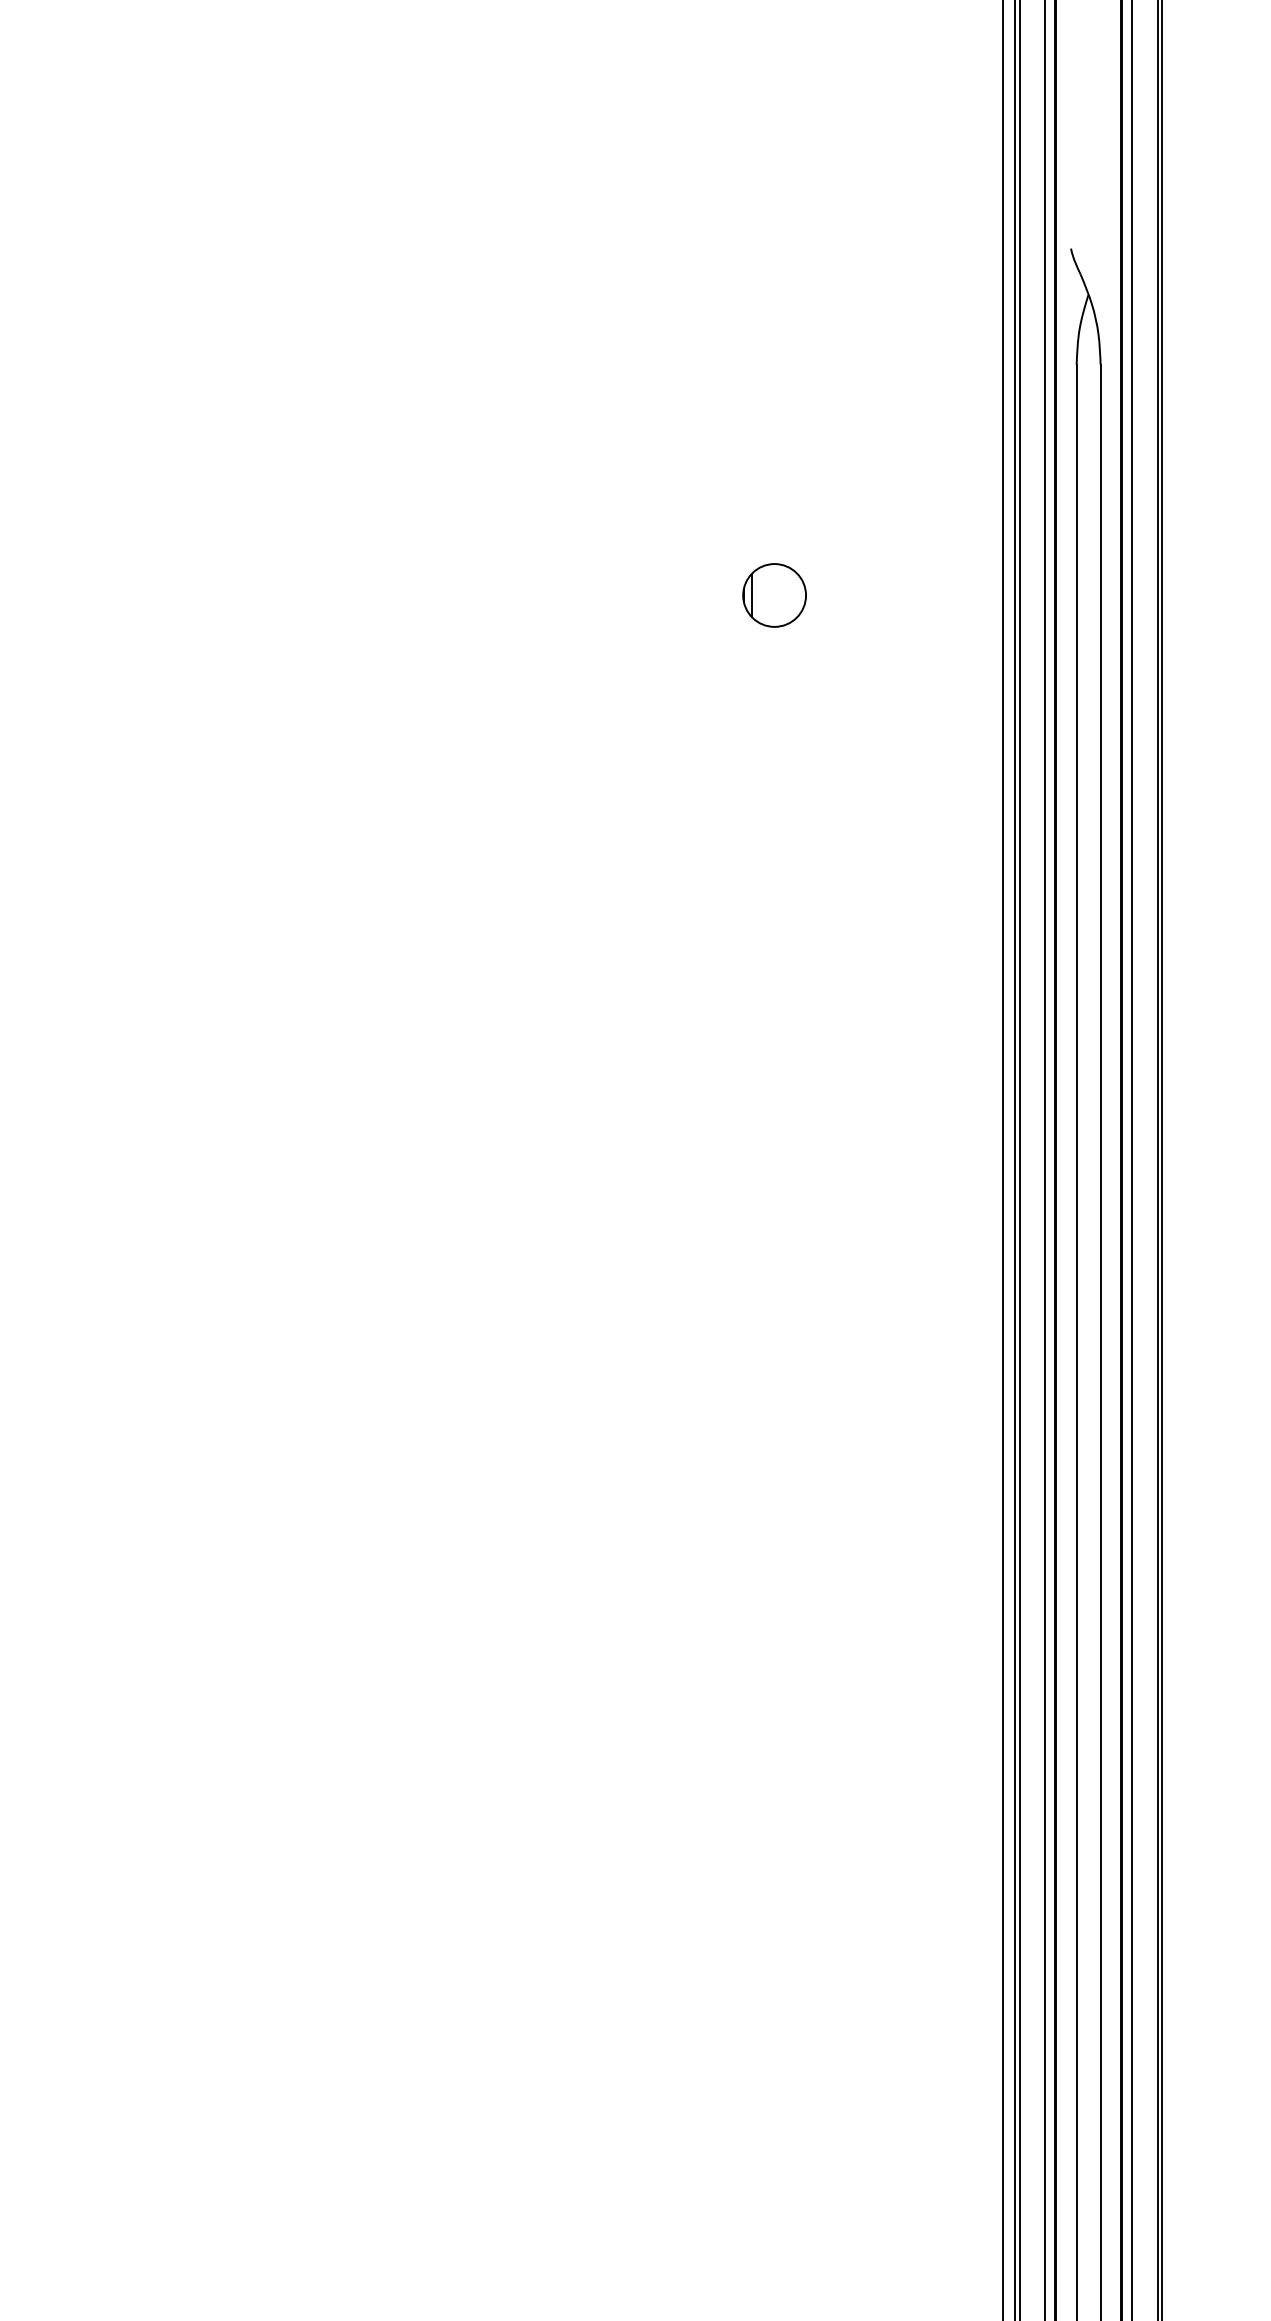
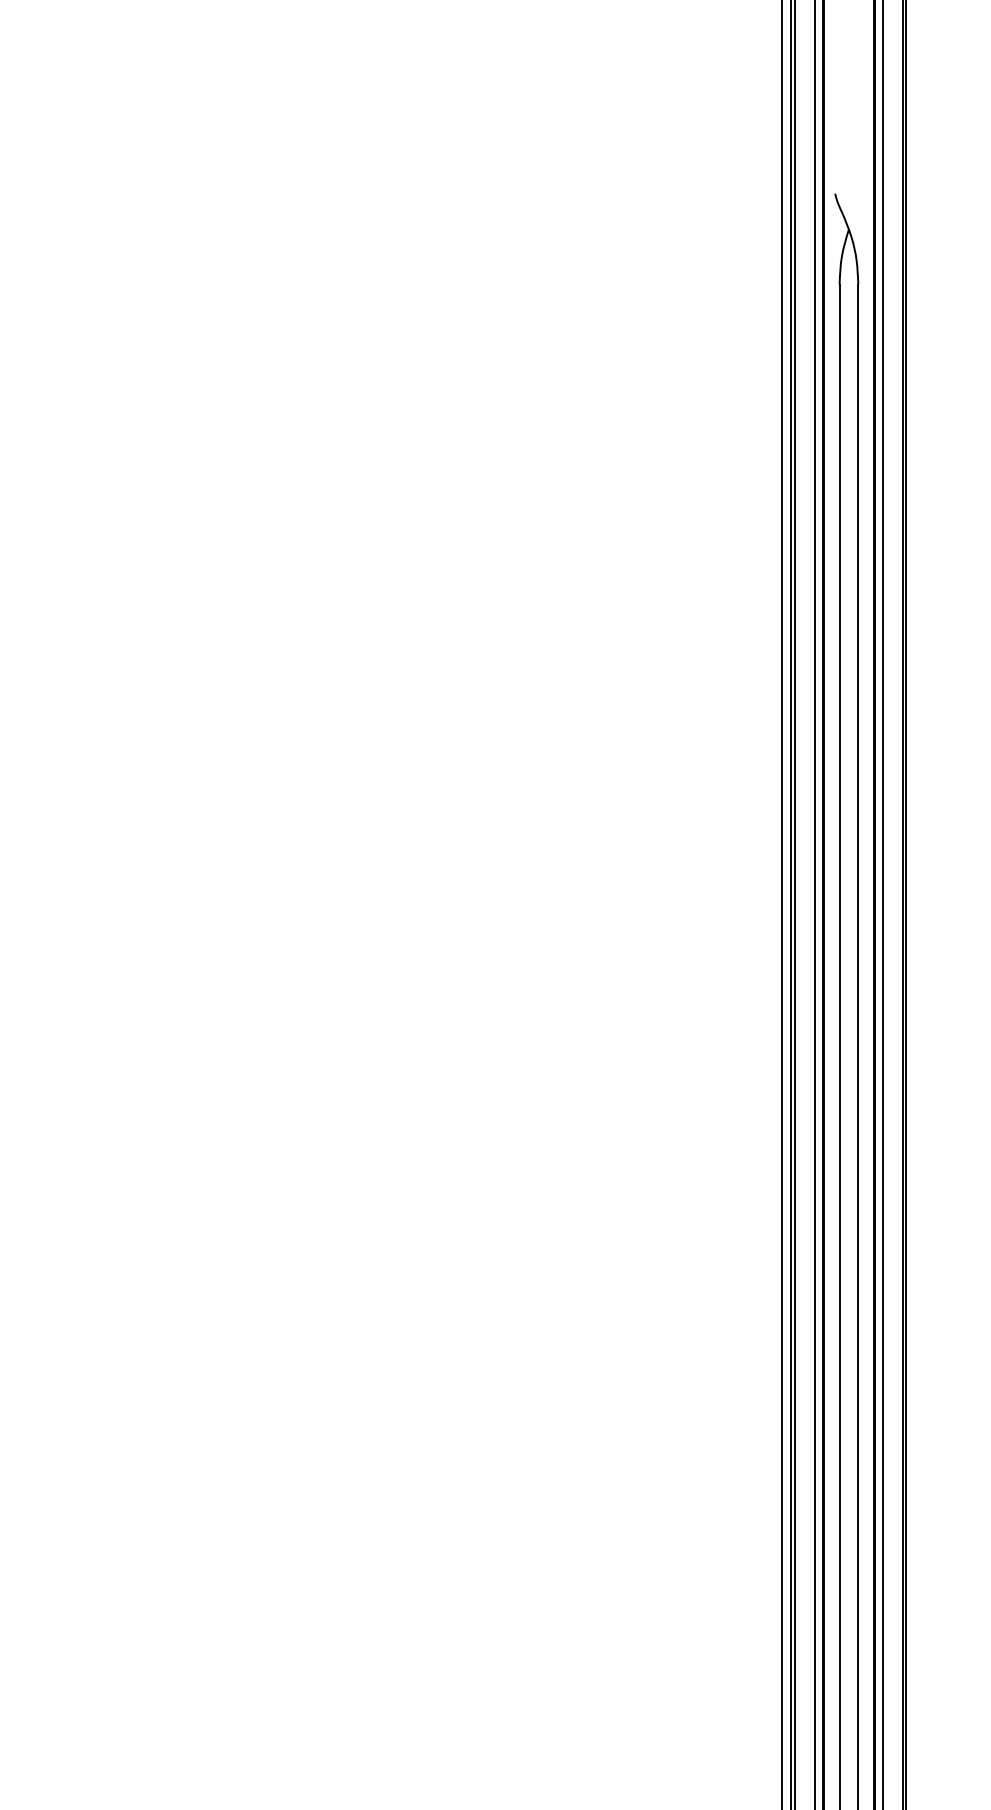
part: (774, 595) -> (603, 464), removed

